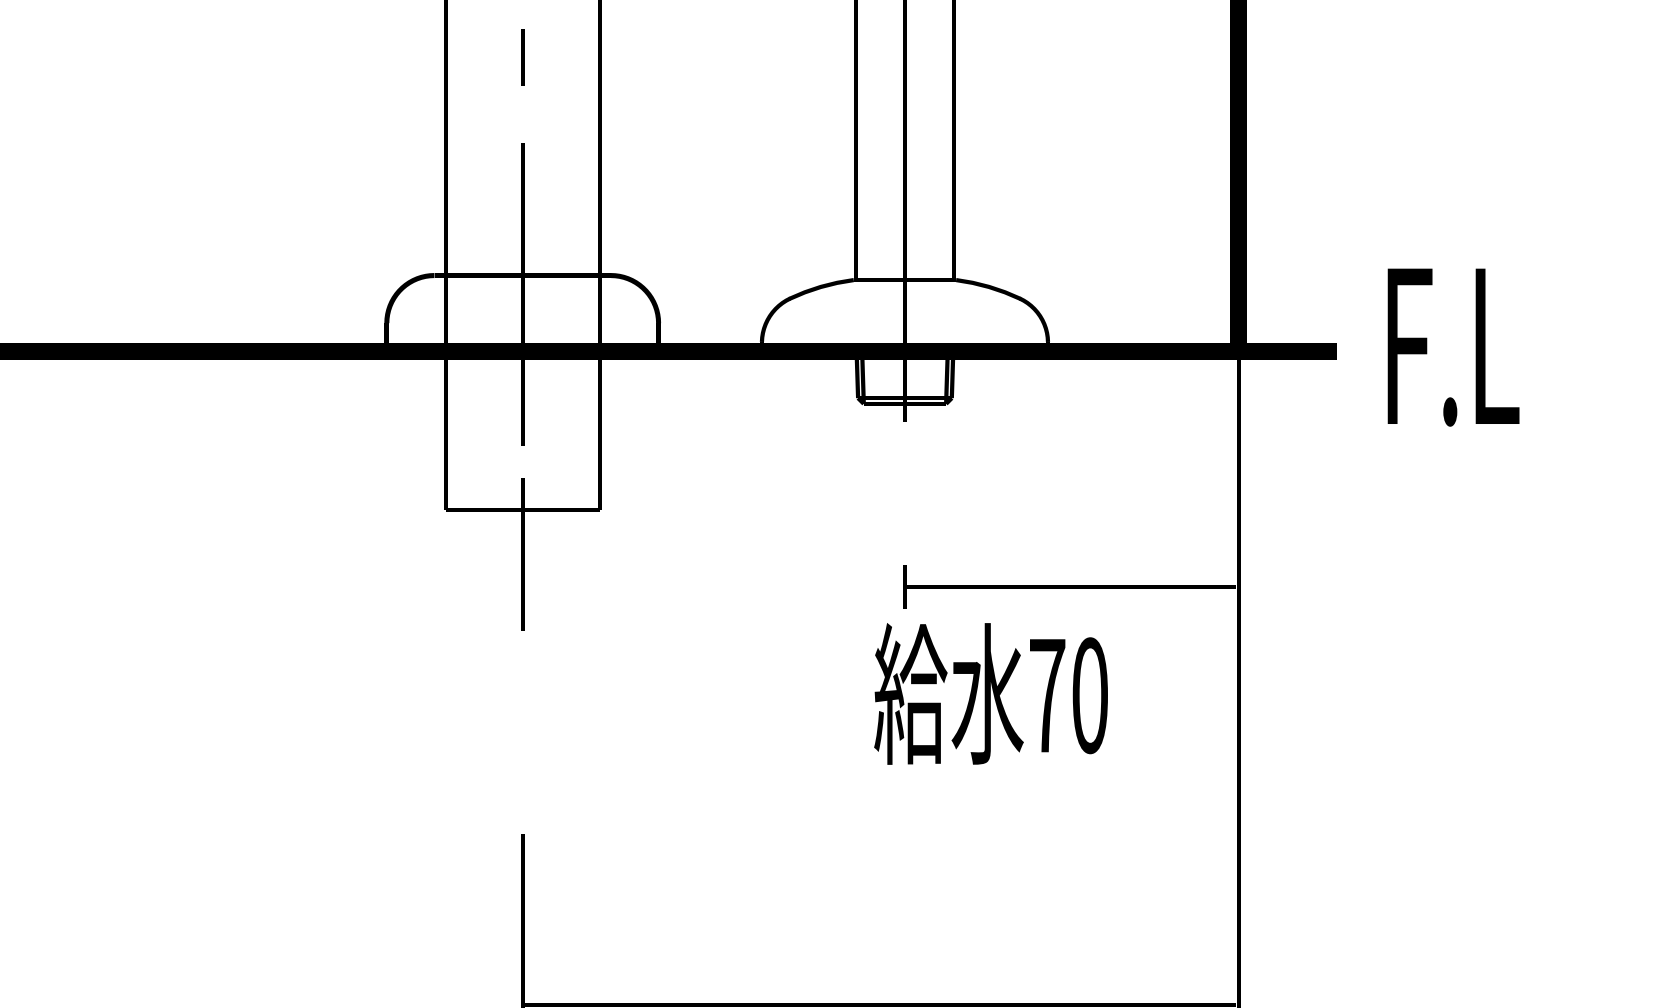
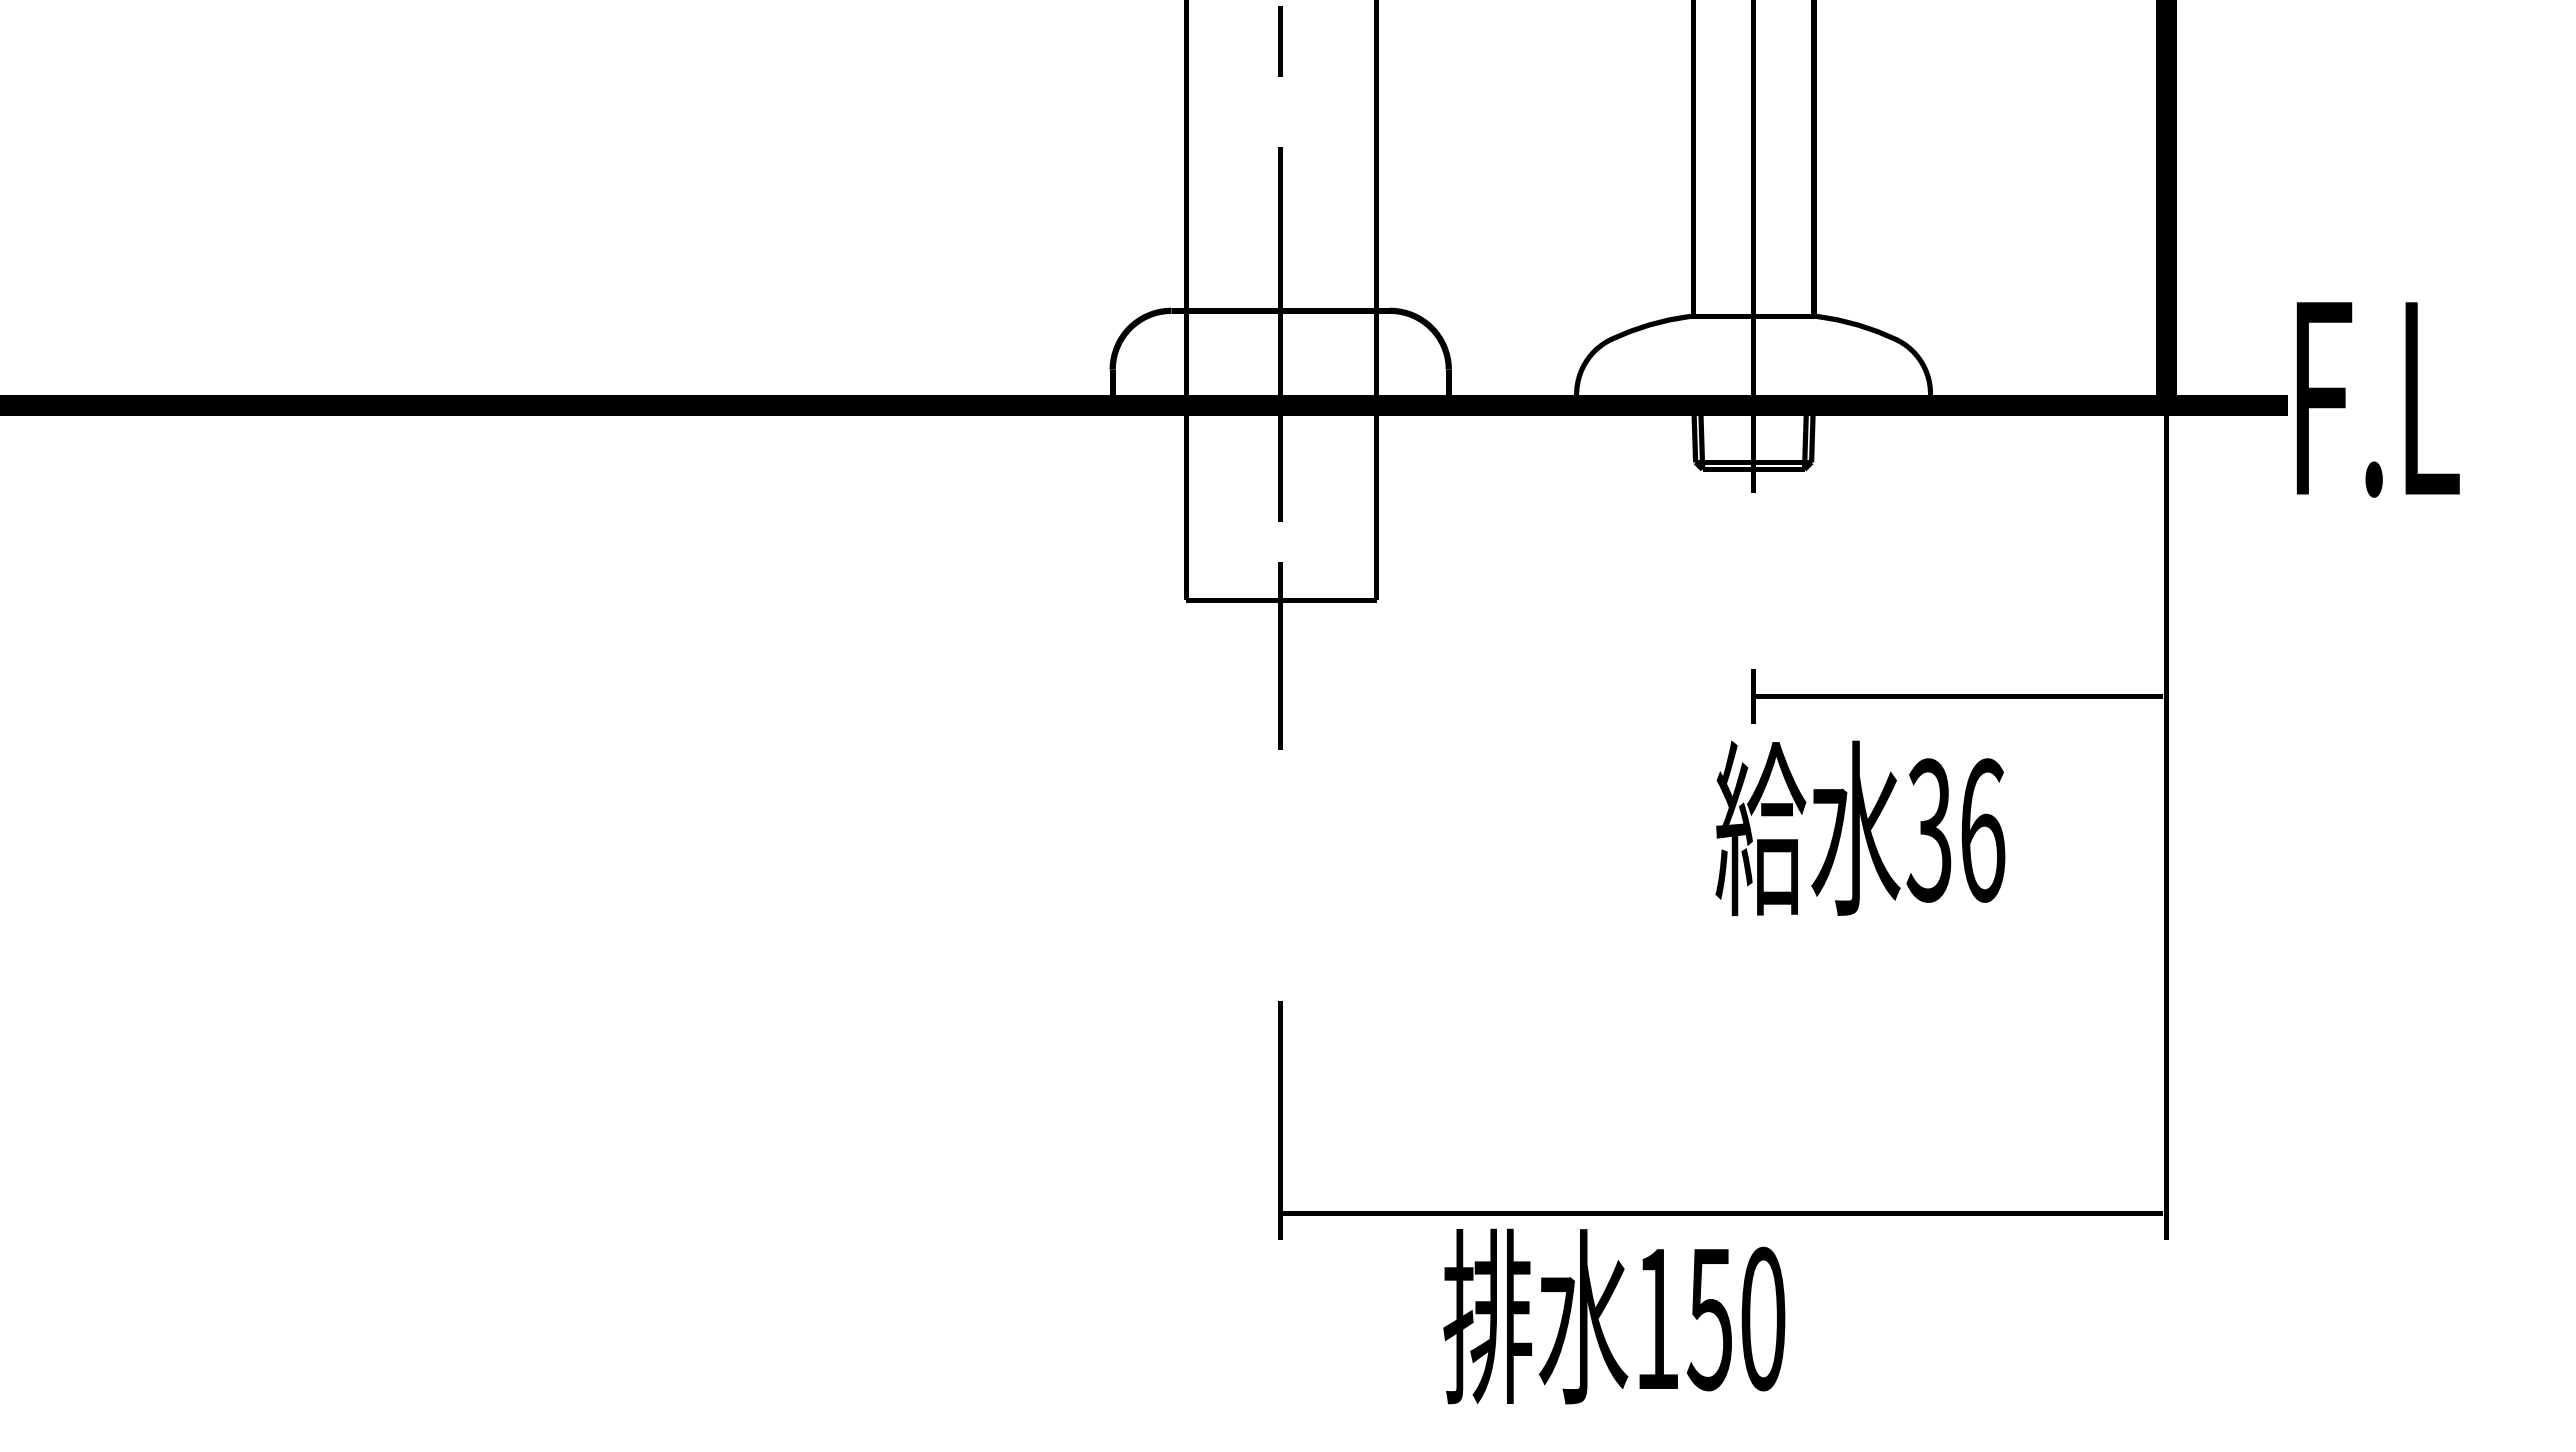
text: (1452, 347) -> (2377, 399), moved
text: (1068, 695) -> (1955, 830), 70 -> 36

